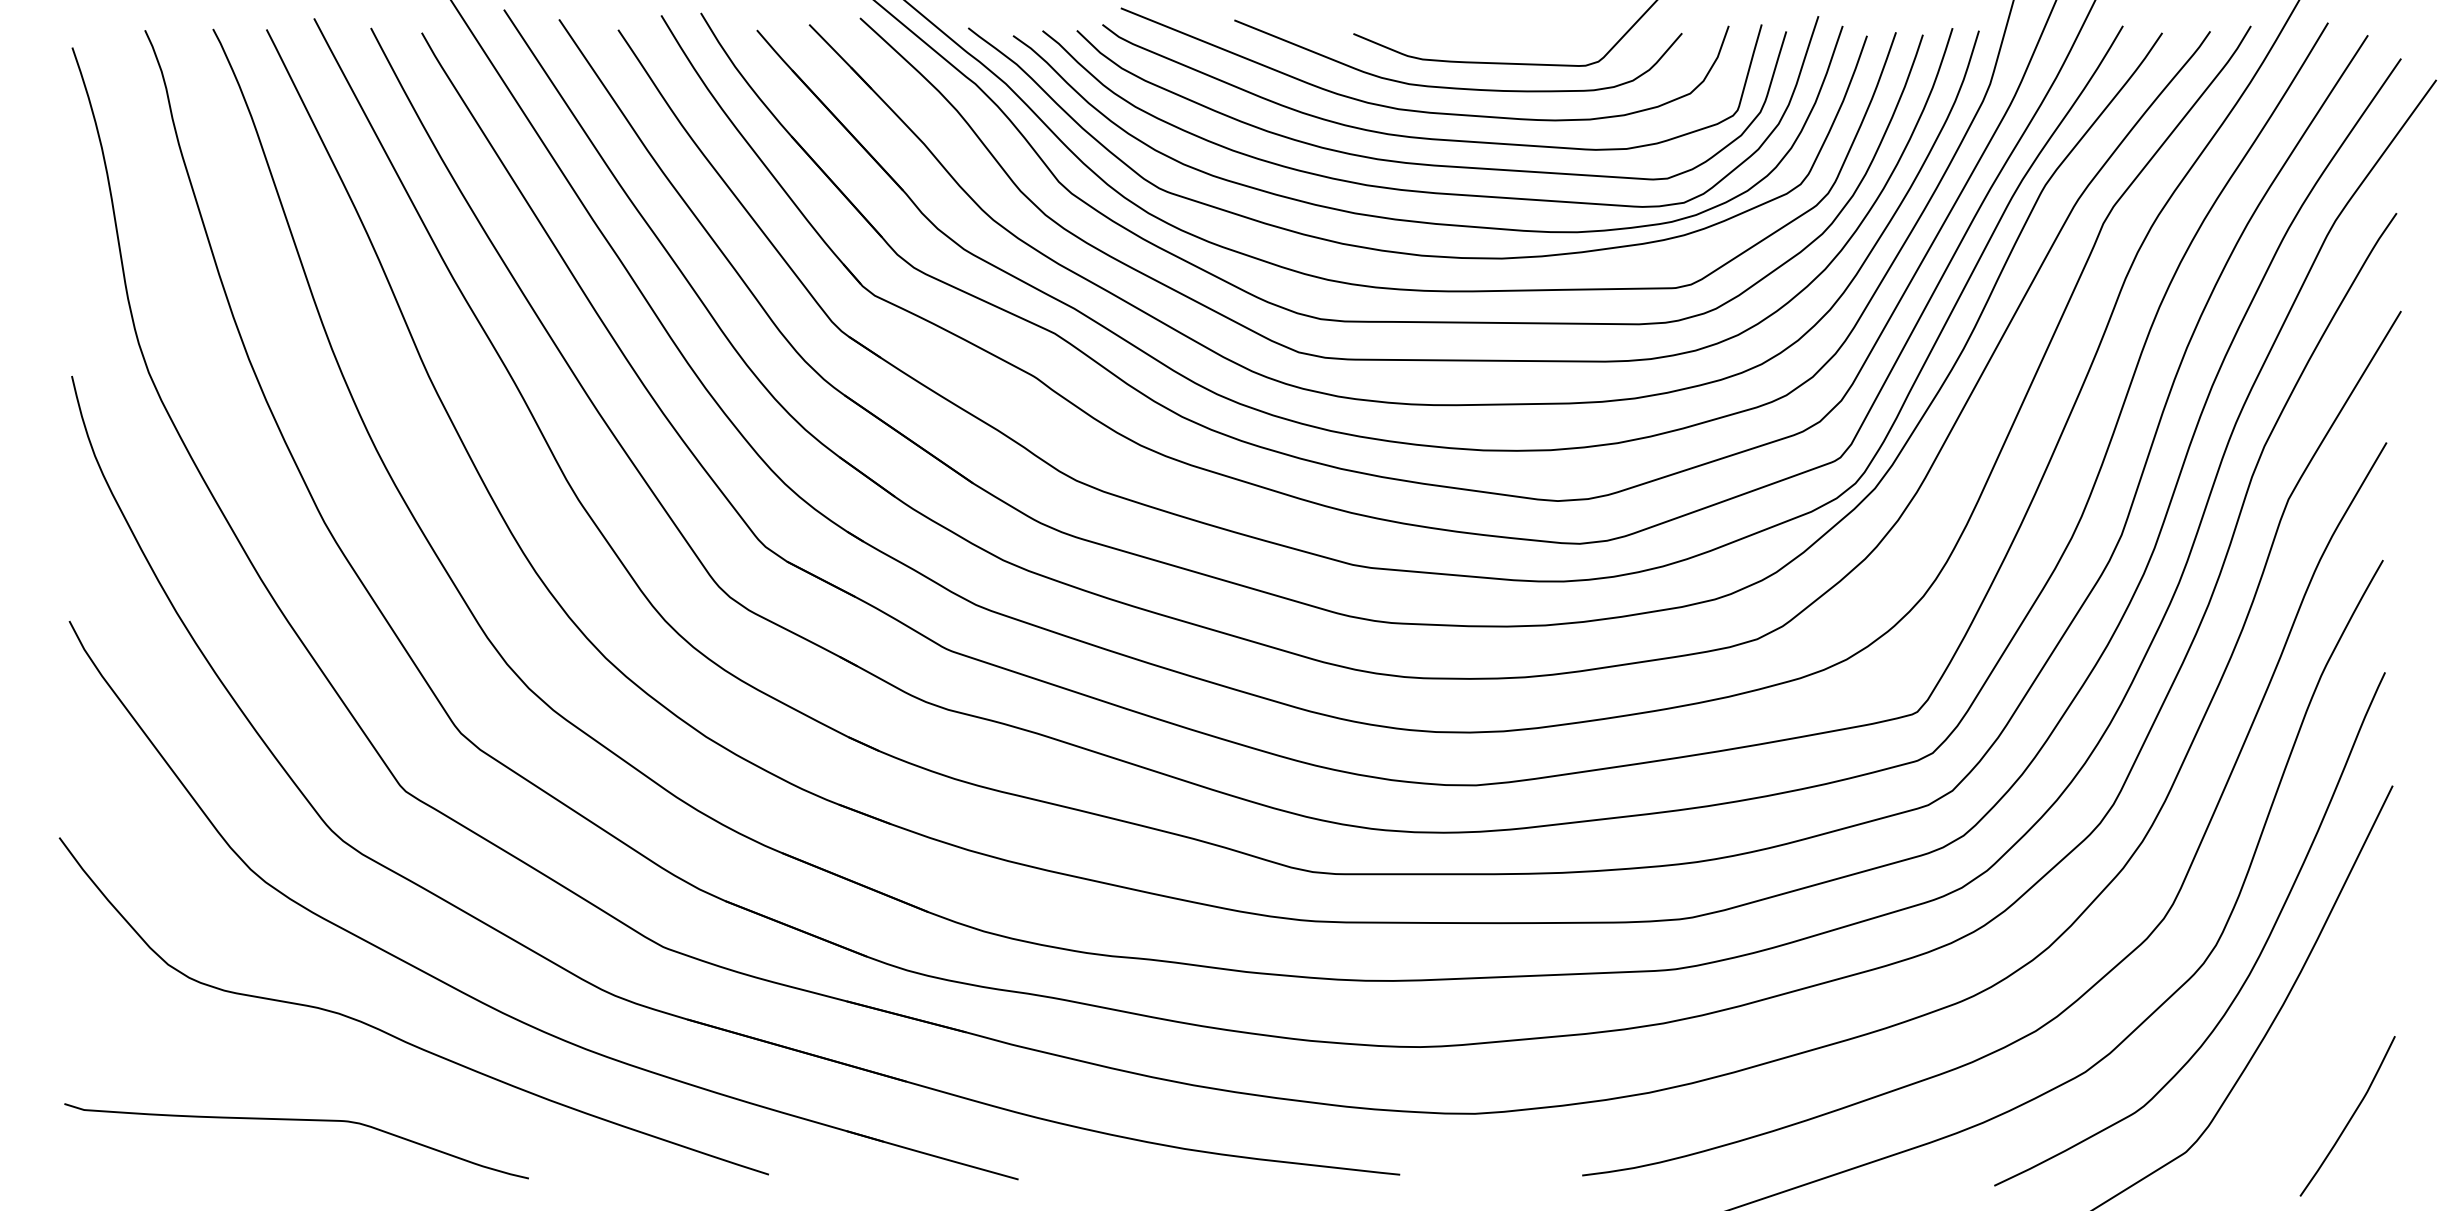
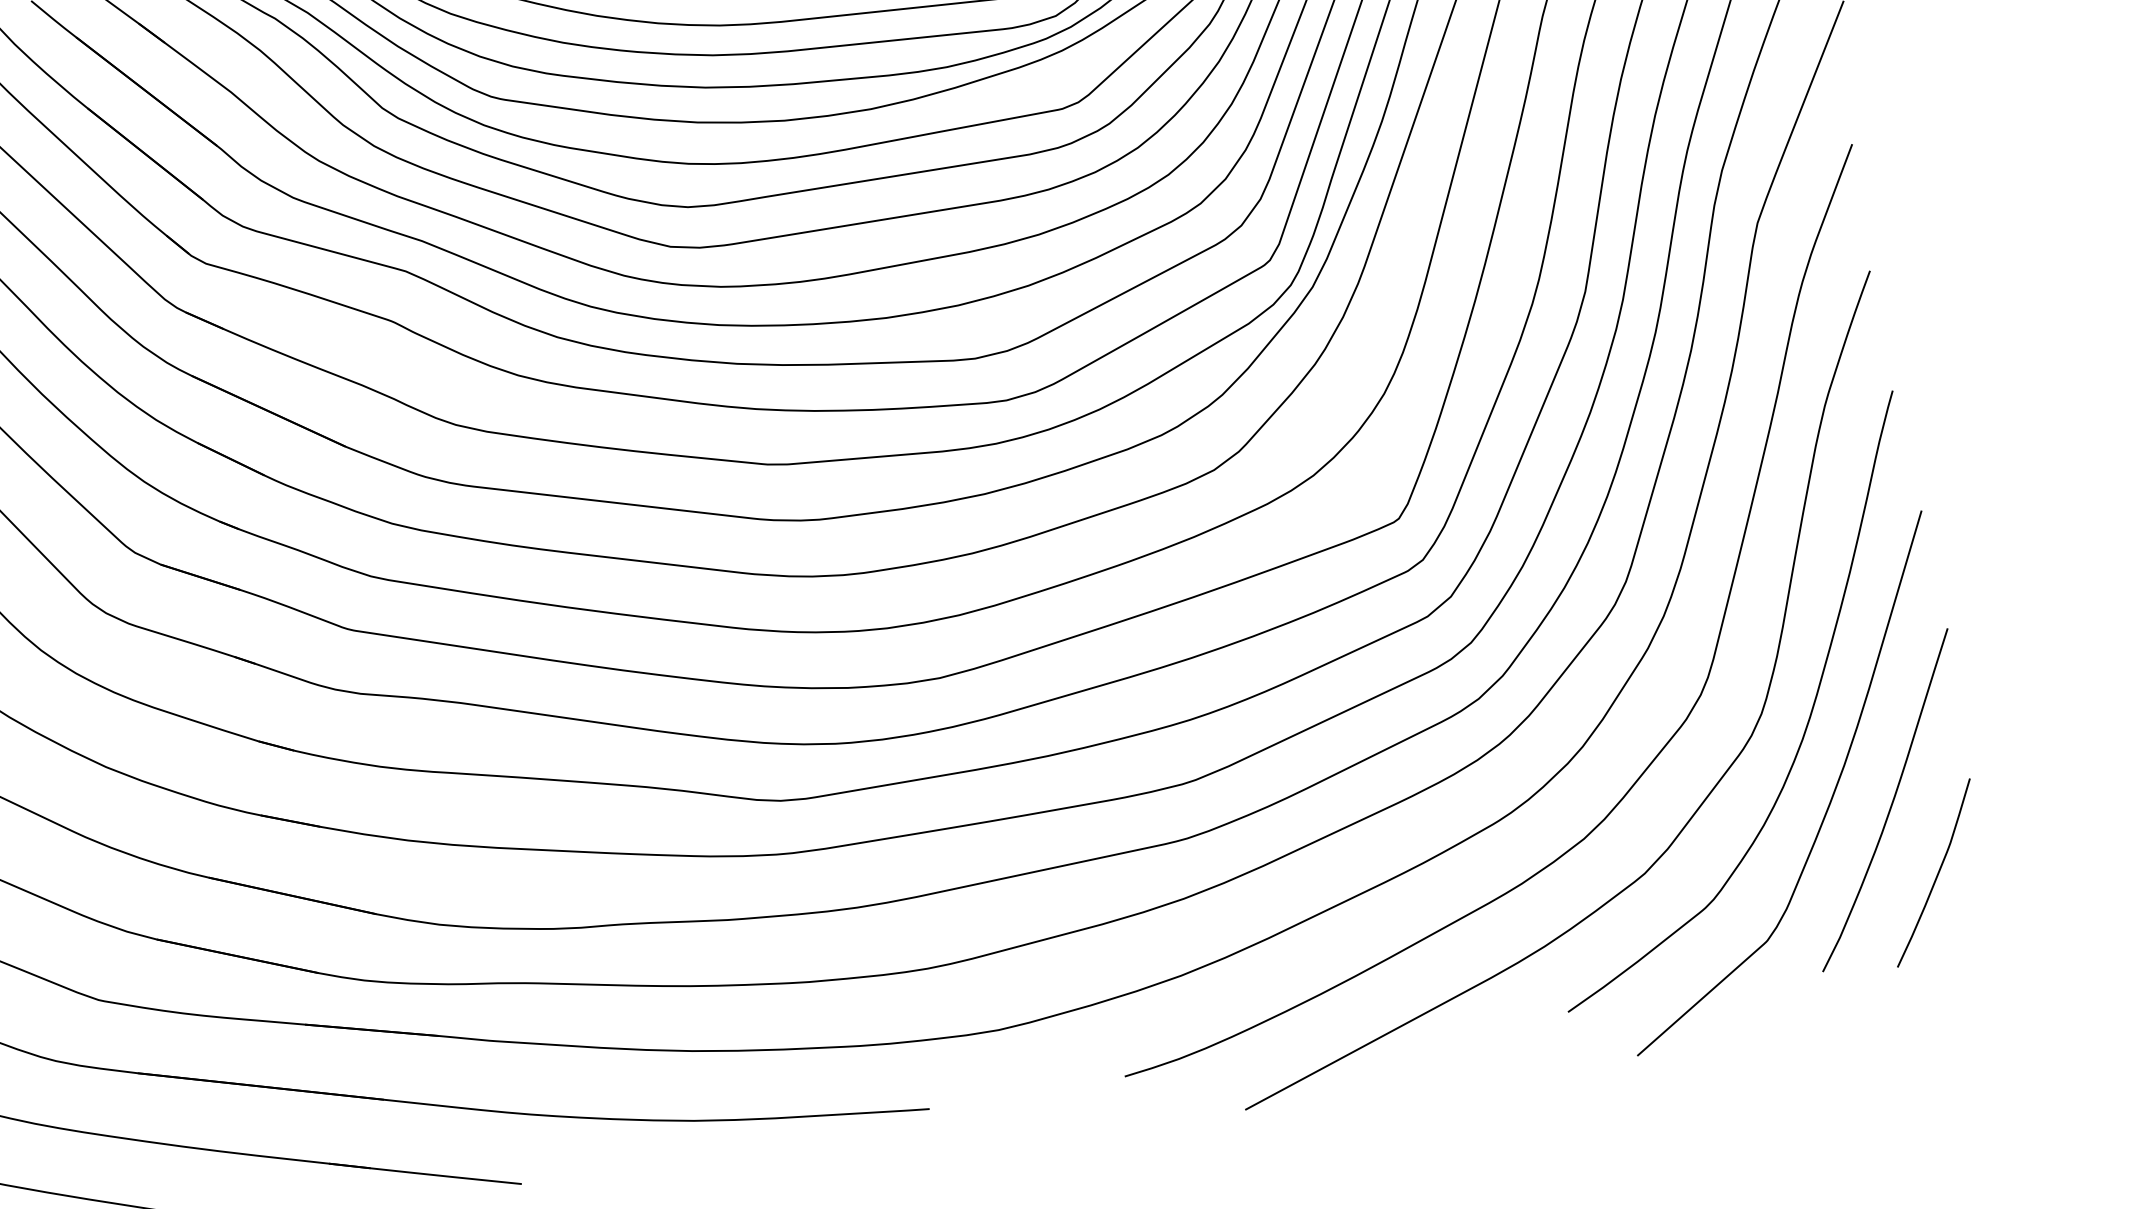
curve: (2320, 1045) -> (1891, 802), added

